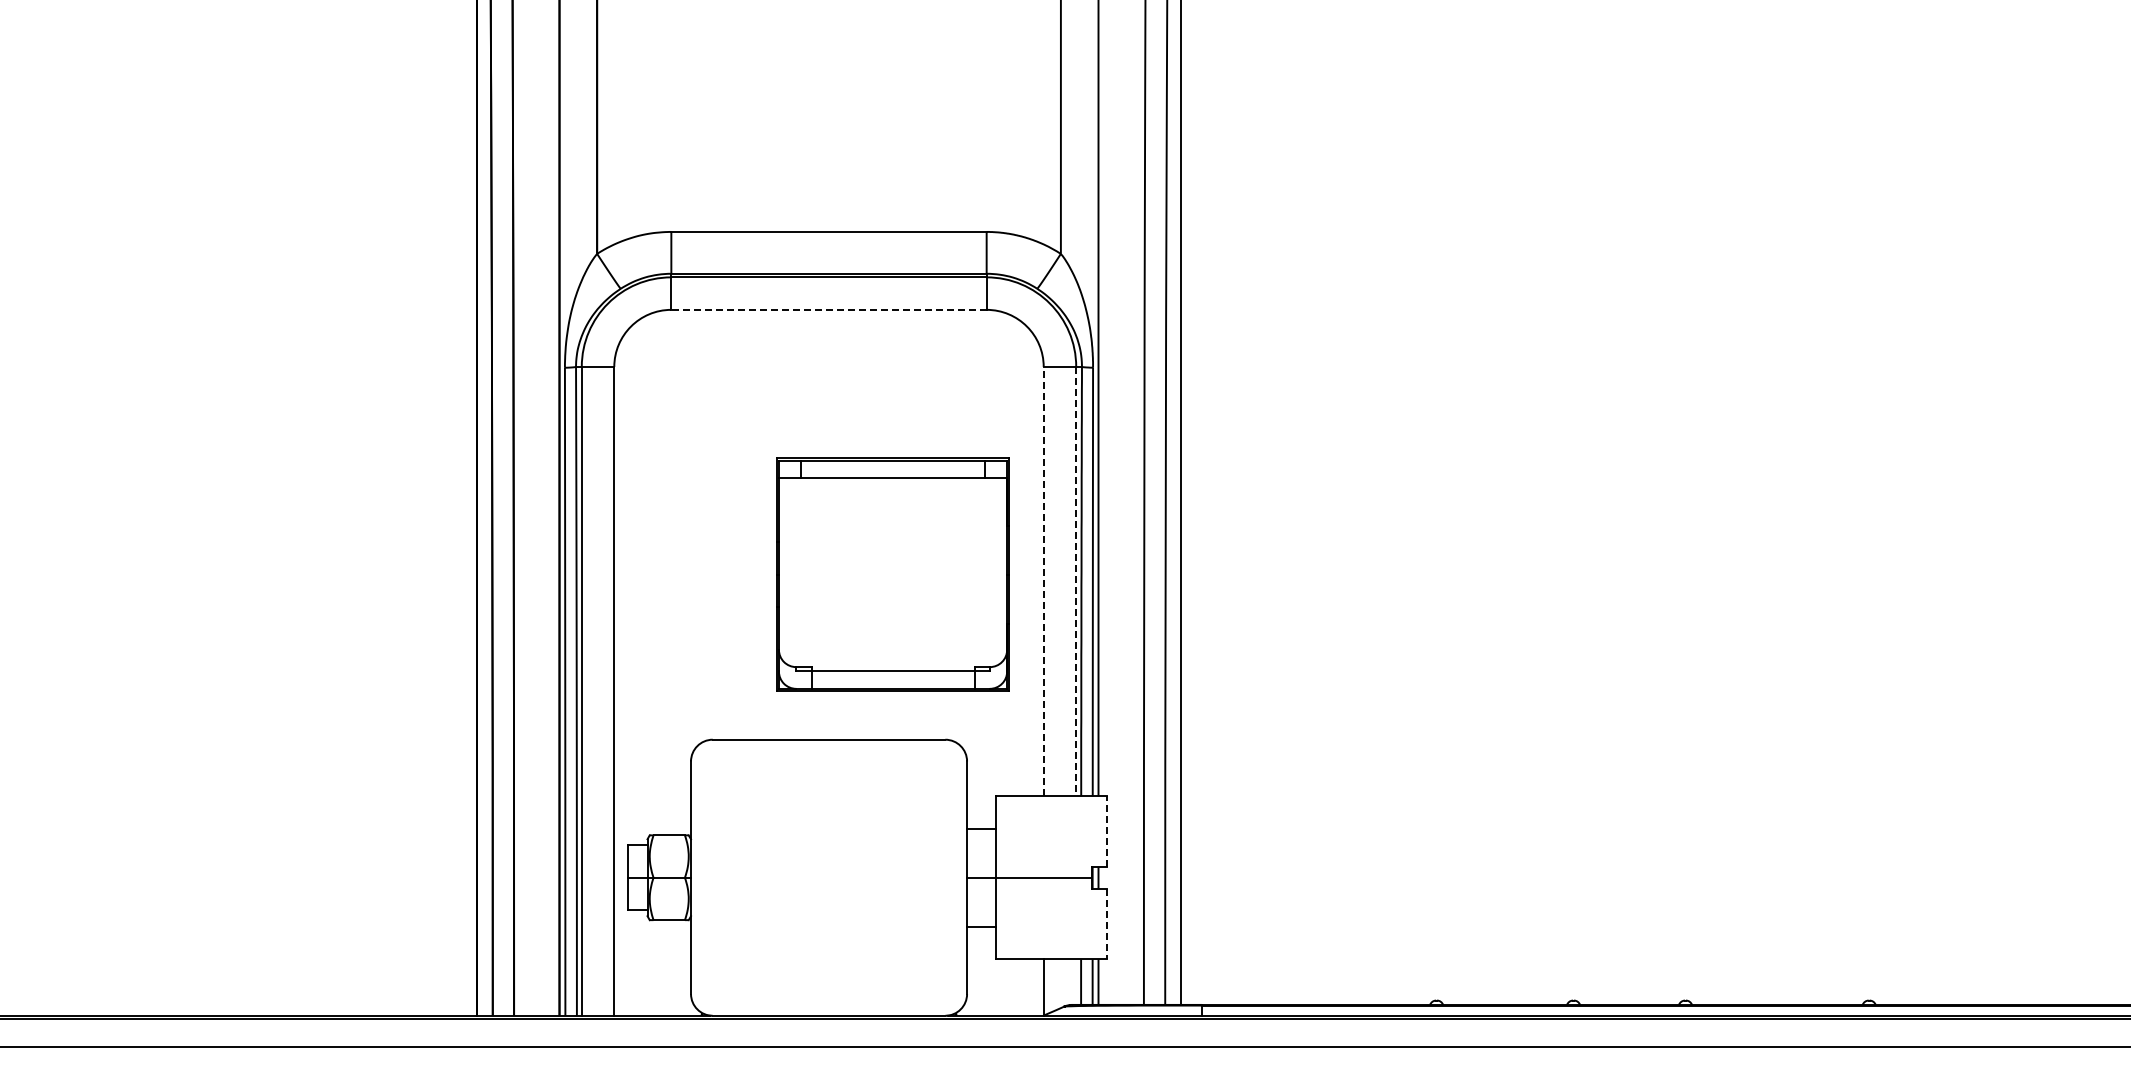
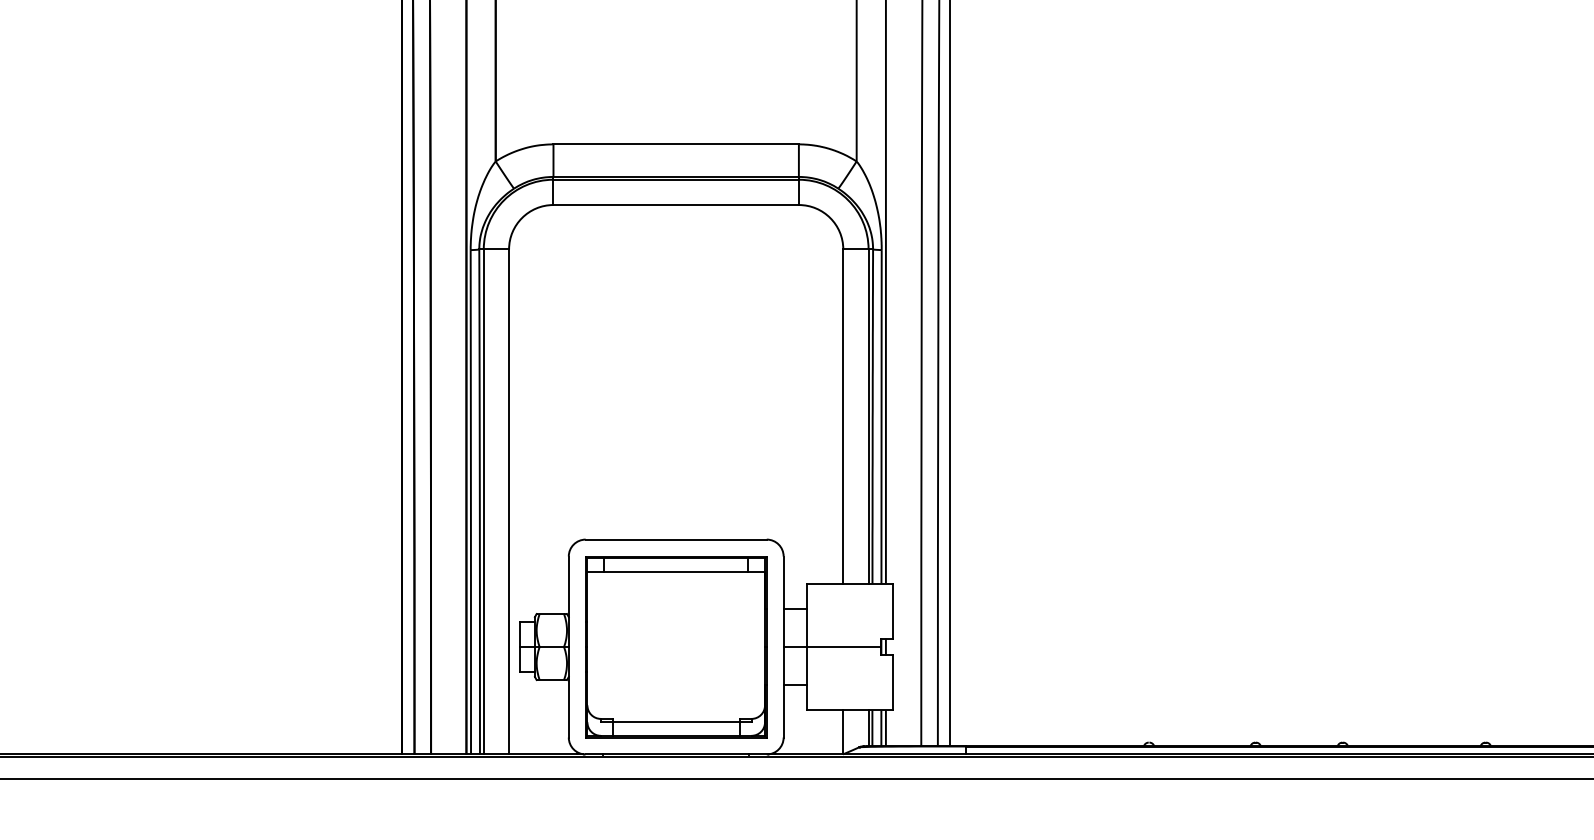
line: (829, 309) -> (676, 204), dashed -> solid
part: (892, 574) -> (675, 646), moved
line: (1043, 581) -> (843, 416), dashed -> solid
line: (1076, 581) -> (868, 416), dashed -> solid
line: (1107, 831) -> (892, 611), dashed -> solid
line: (1107, 924) -> (892, 683), dashed -> solid
line: (1076, 981) -> (868, 727), added

